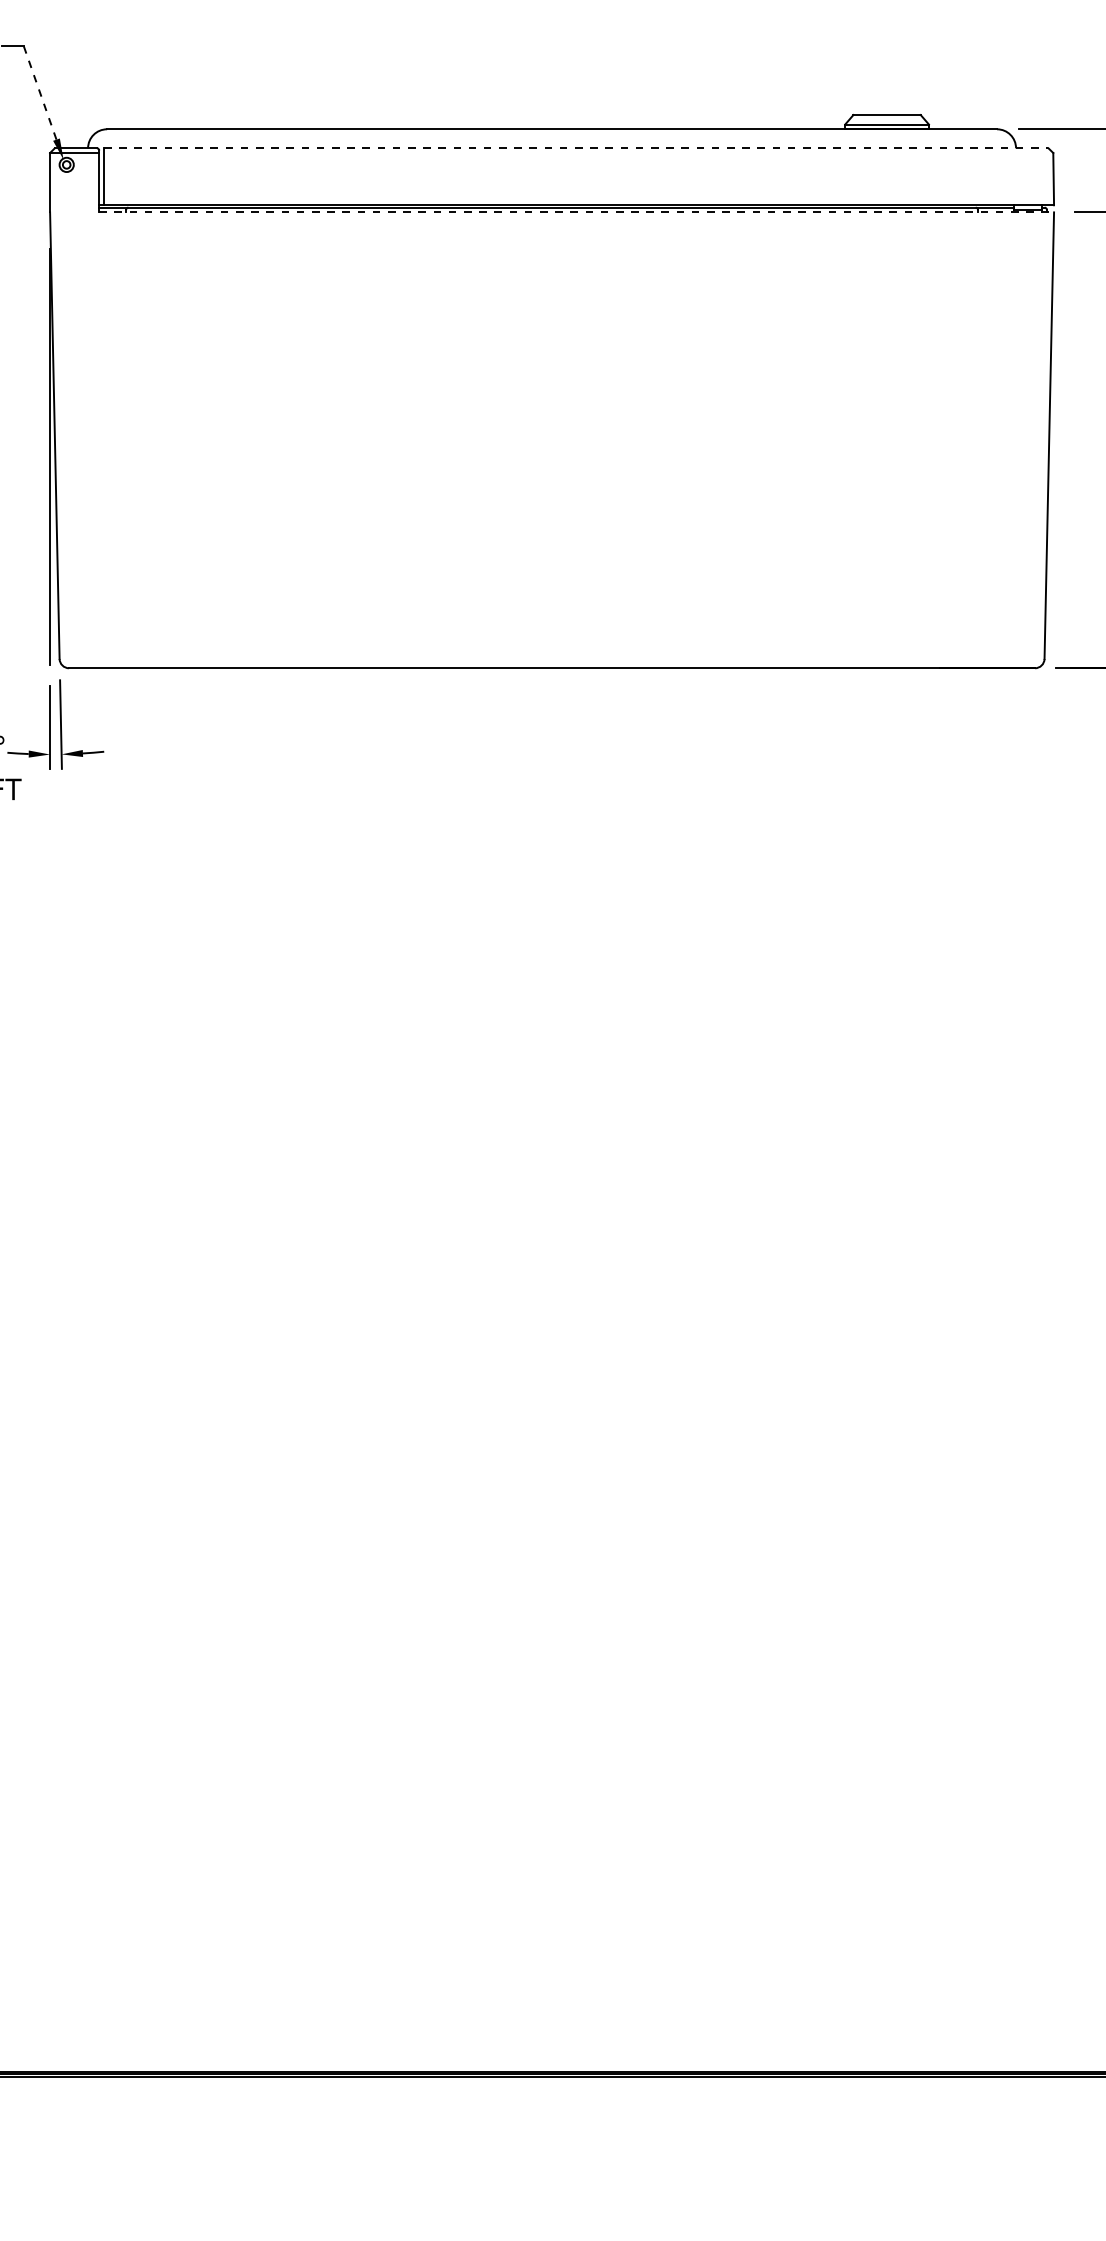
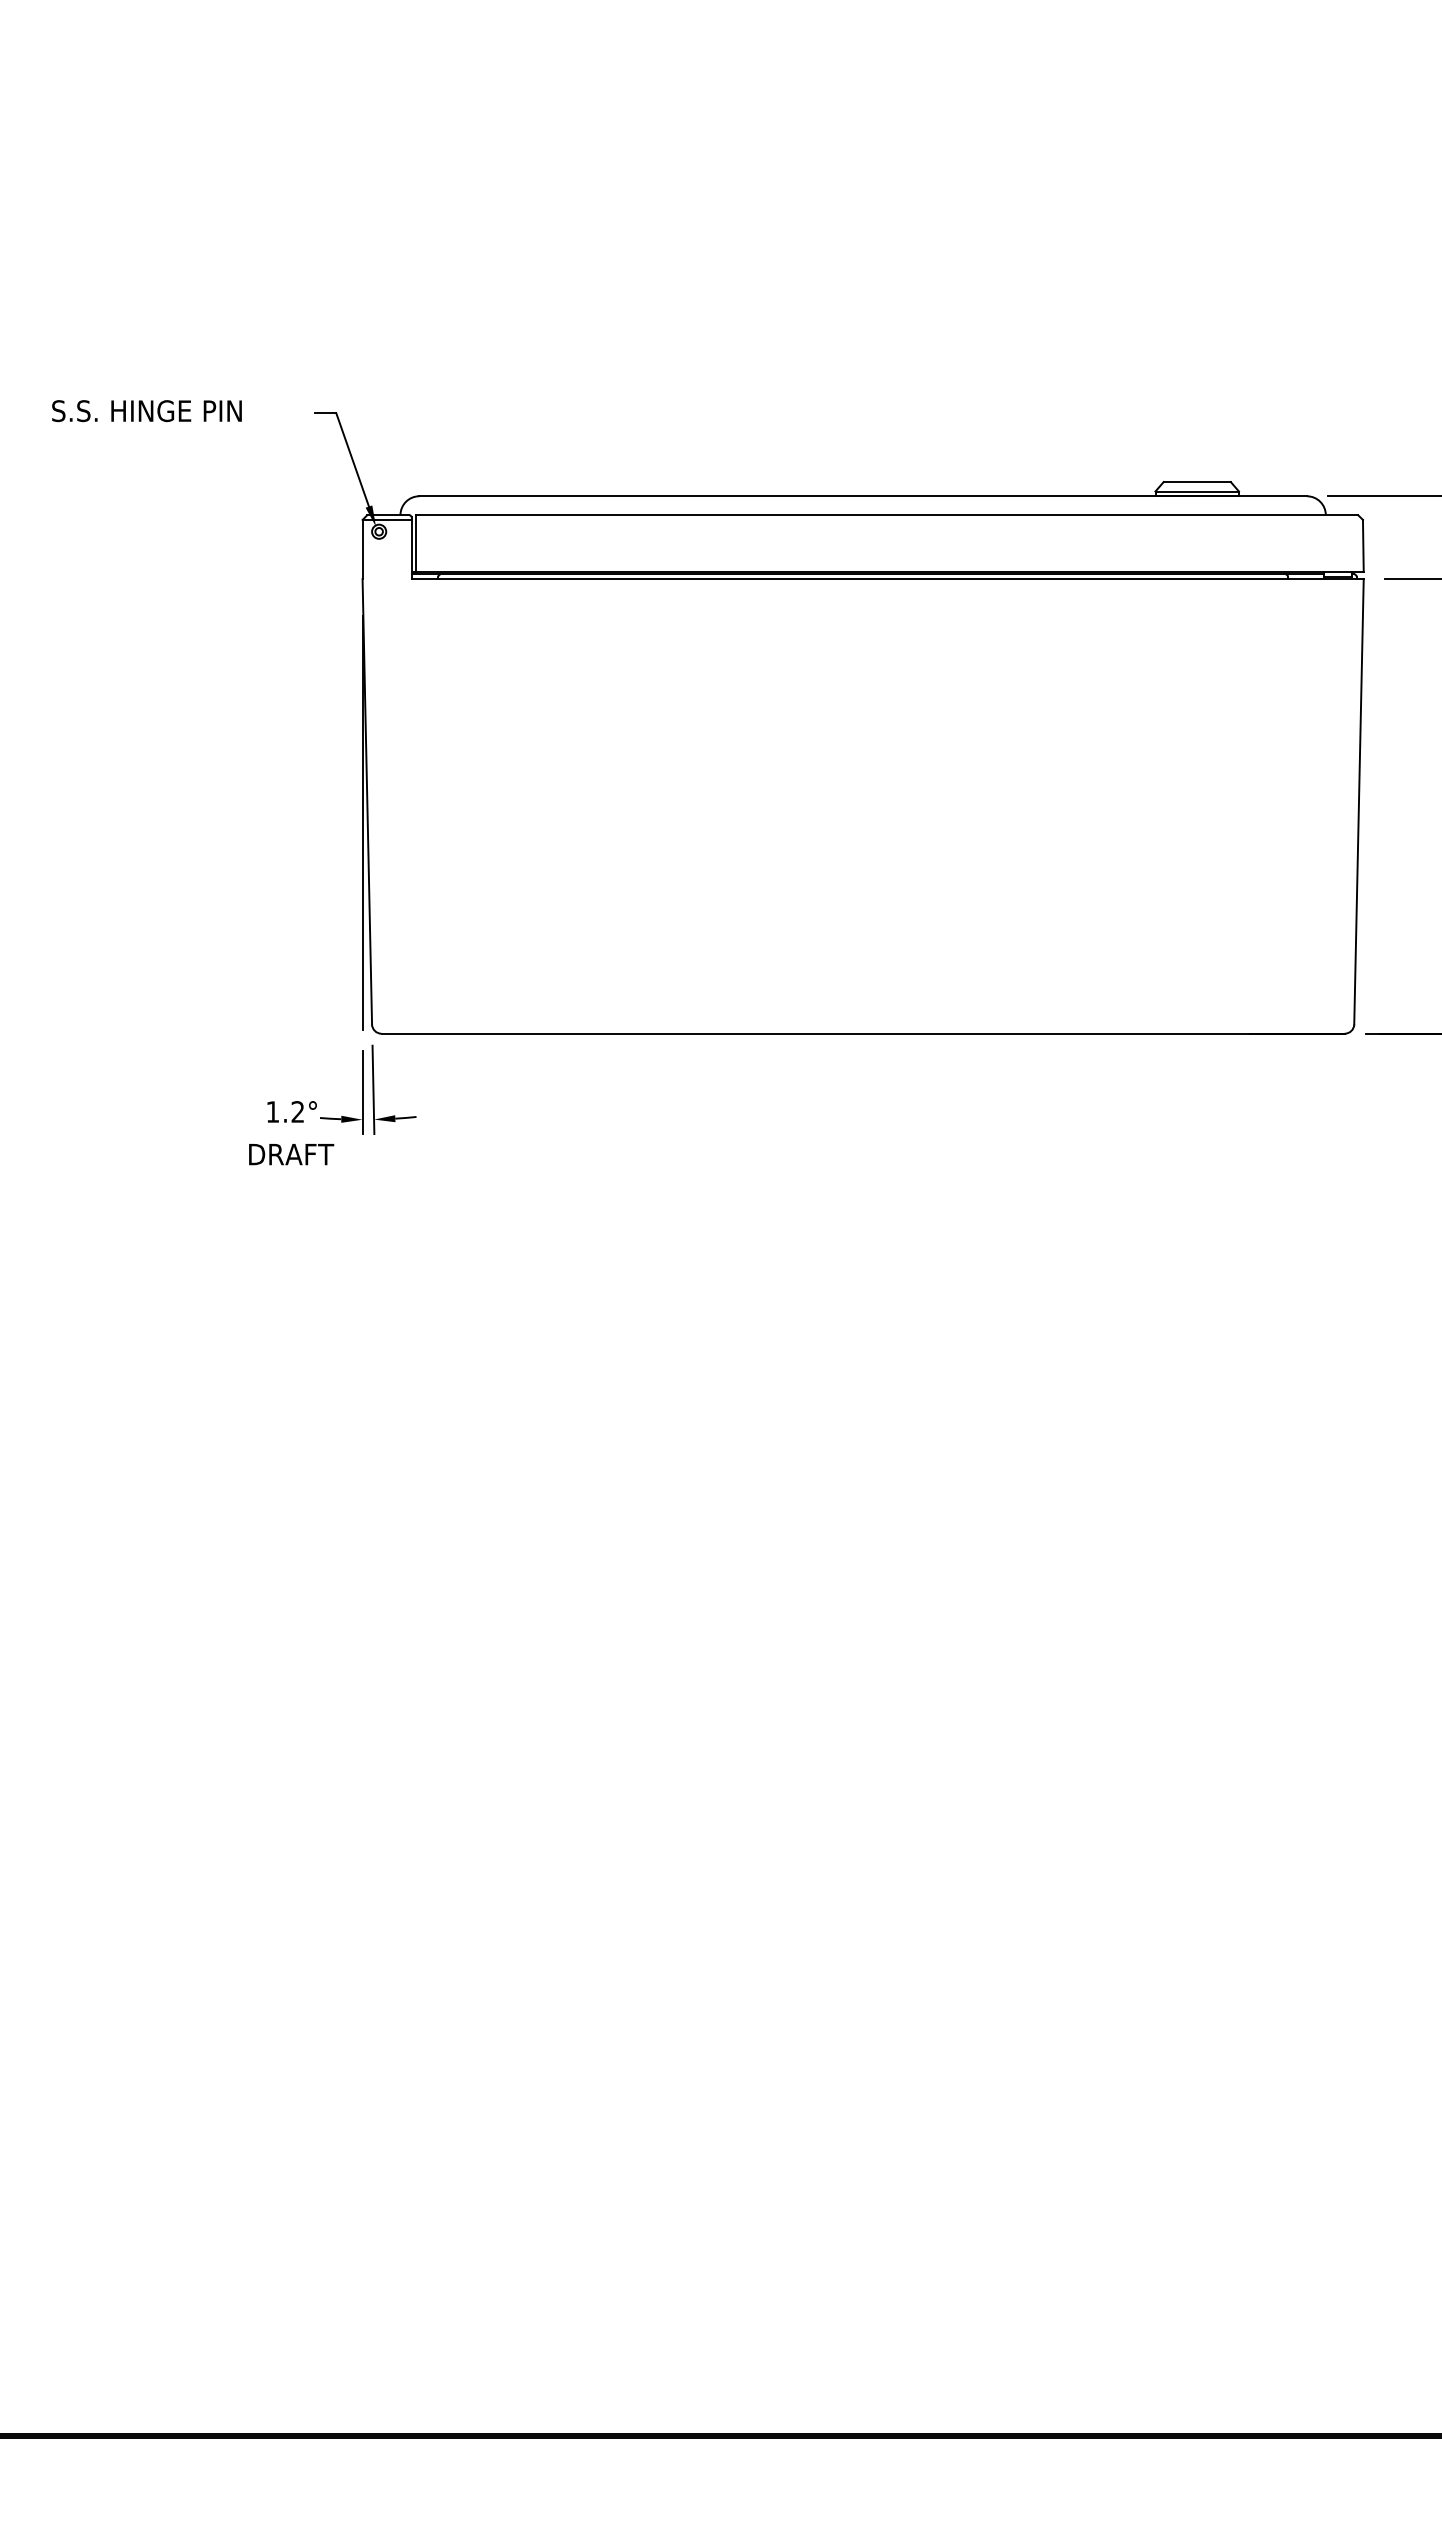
line: (39, 92) -> (352, 459), dashed -> solid
line: (576, 148) -> (887, 515), dashed -> solid
line: (577, 212) -> (888, 579), dashed -> solid

